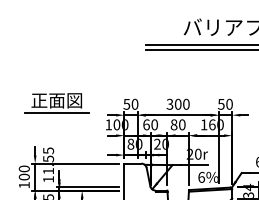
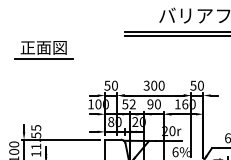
part: (56, 103) -> (43, 50), moved
text: (150, 124) -> (129, 104), 60 -> 52
text: (173, 124) -> (149, 104), 80 -> 90

